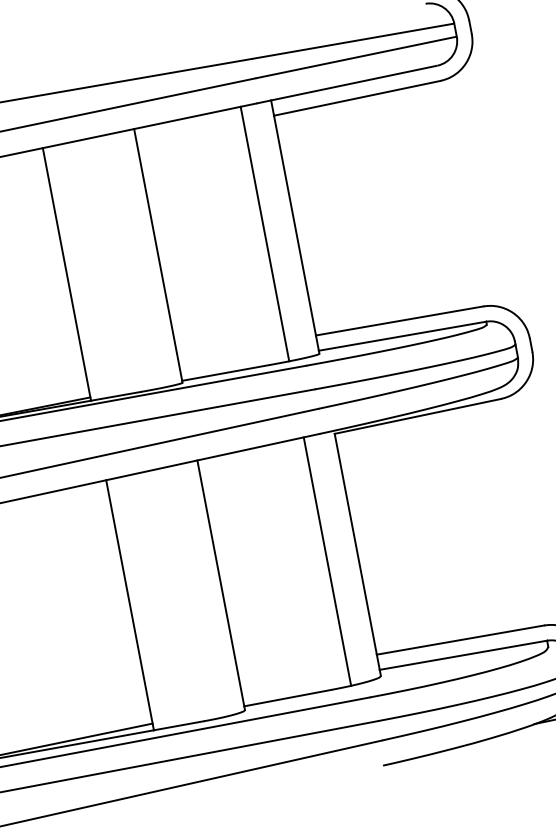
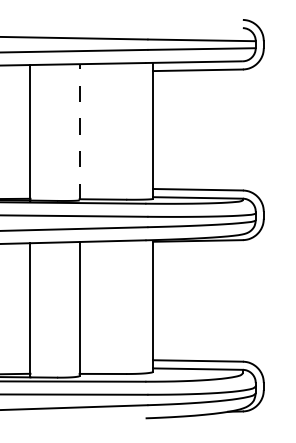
line: (264, 234) -> (136, 131), removed
line: (157, 254) -> (79, 131), solid -> dashed
line: (326, 560) -> (136, 306), removed

